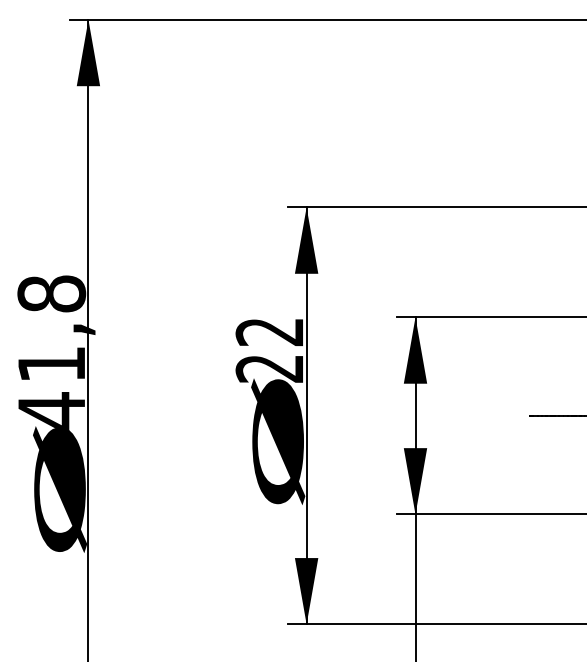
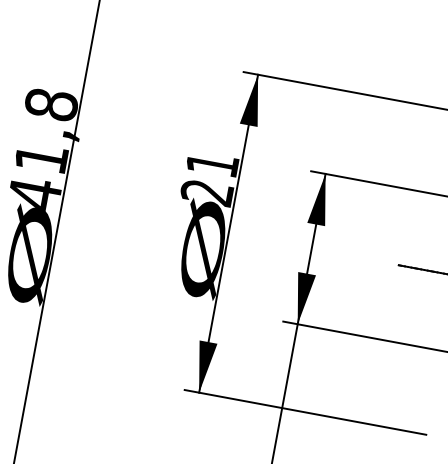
text: (268, 332) -> (211, 164), 22 -> 21

